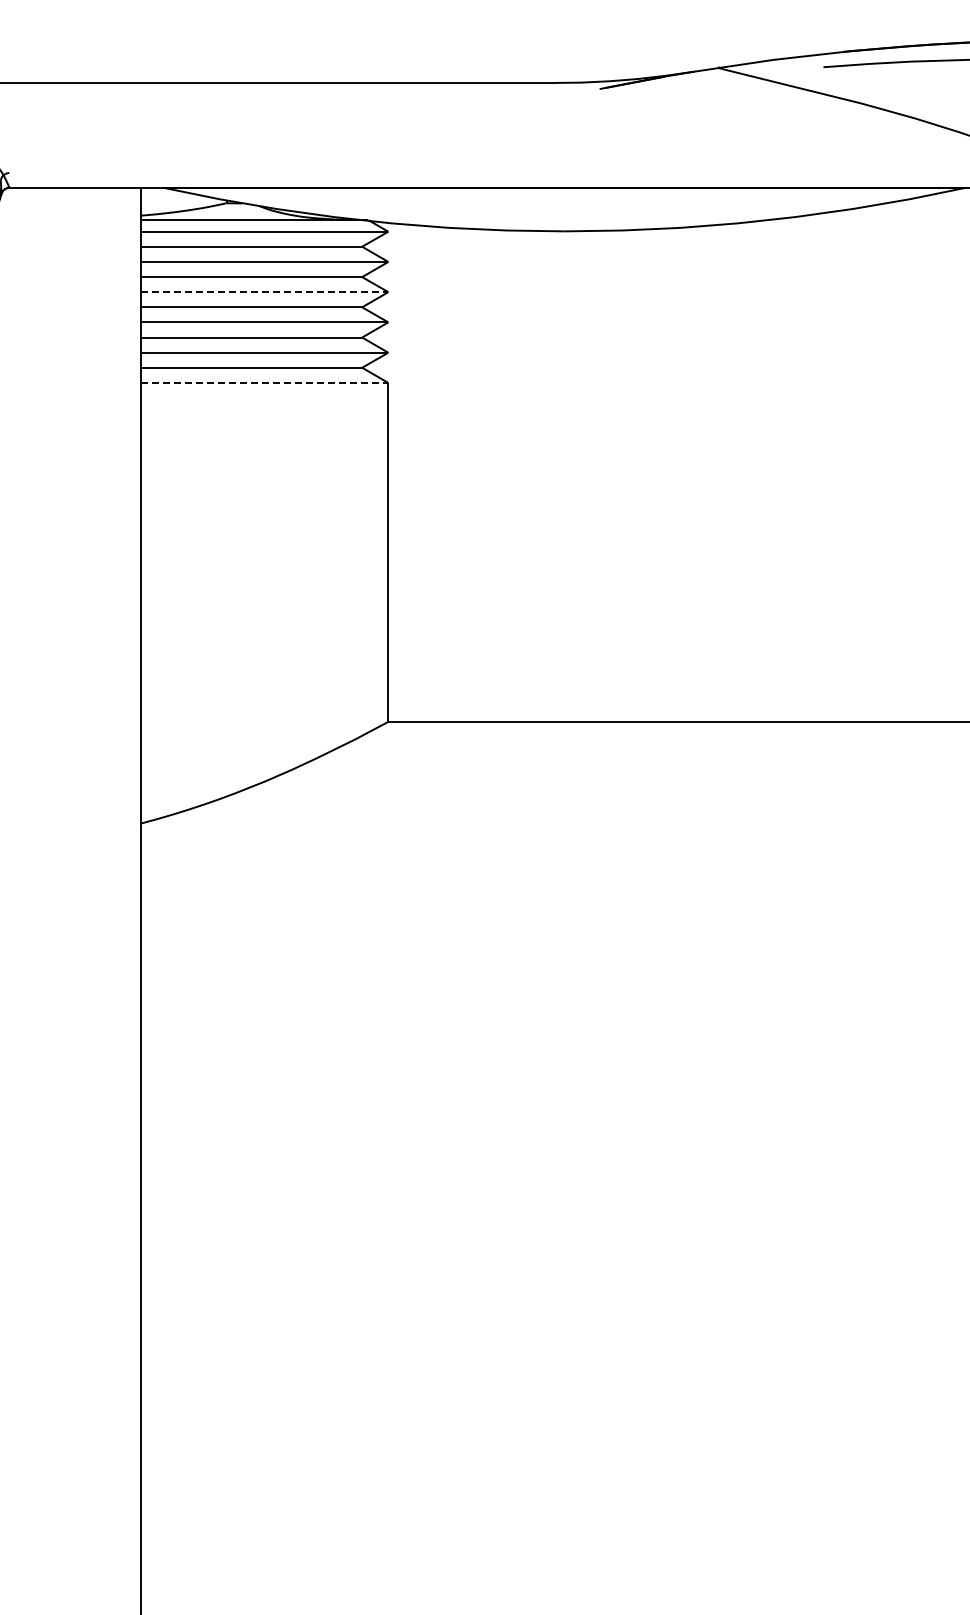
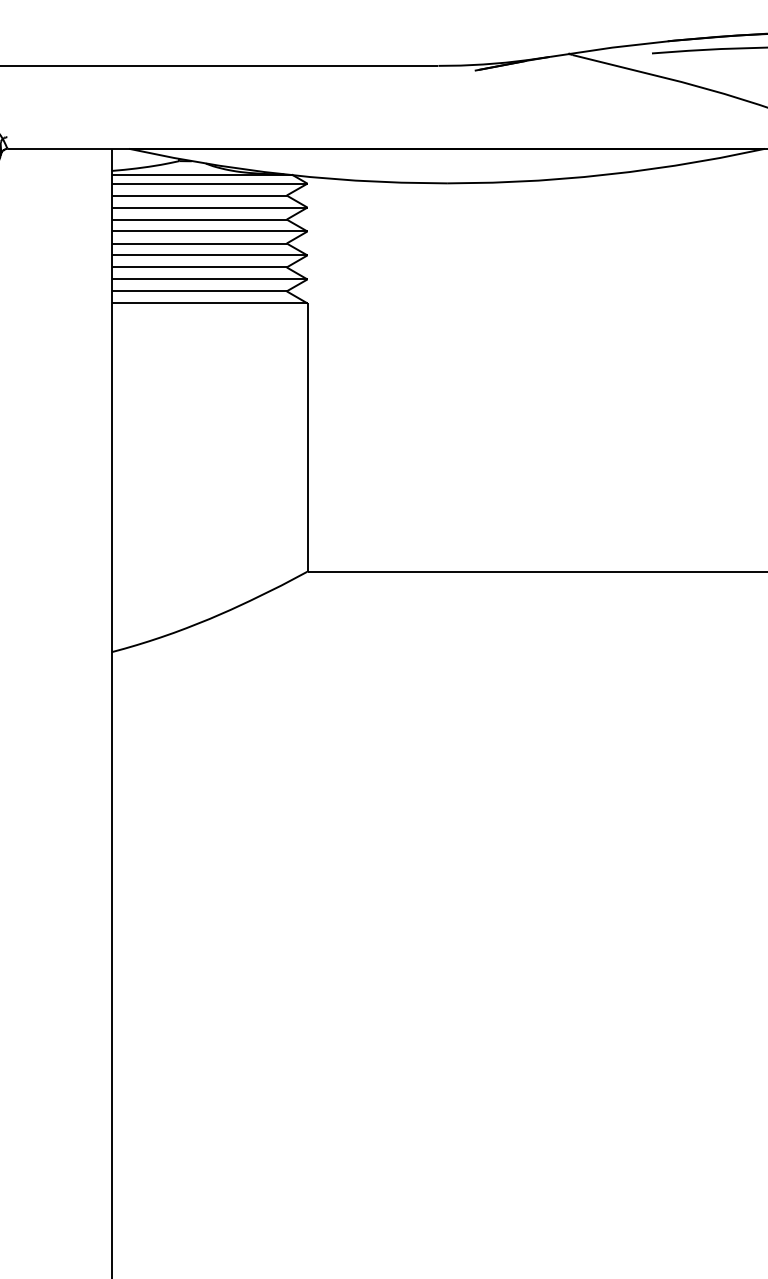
line: (264, 292) -> (209, 231), dashed -> solid
line: (264, 382) -> (209, 303), dashed -> solid

